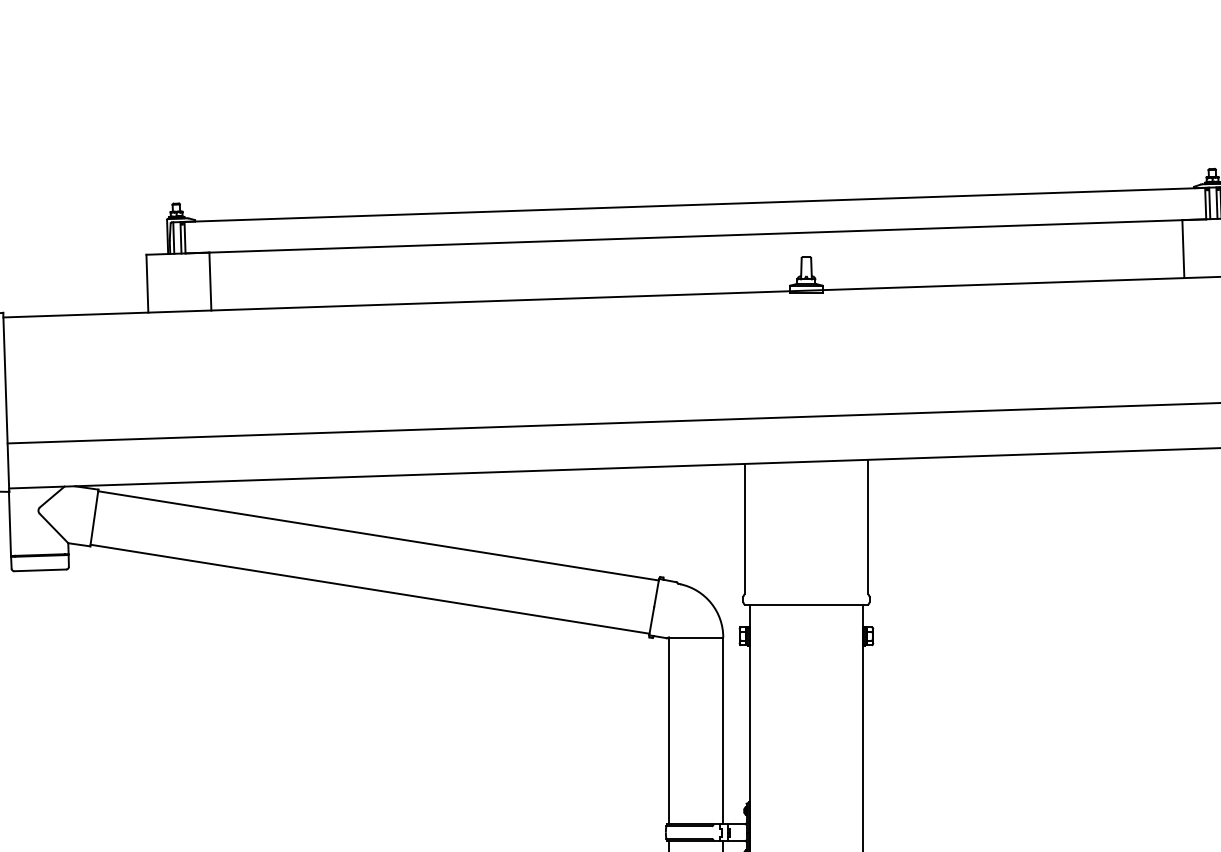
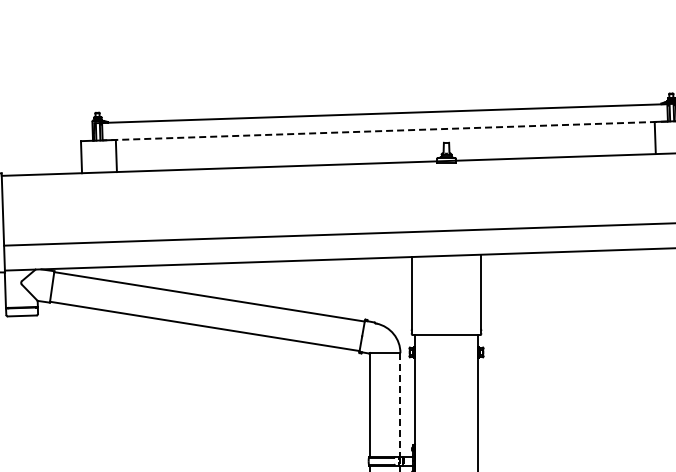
line: (696, 235) -> (385, 130), solid -> dashed
line: (723, 730) -> (400, 404), solid -> dashed

